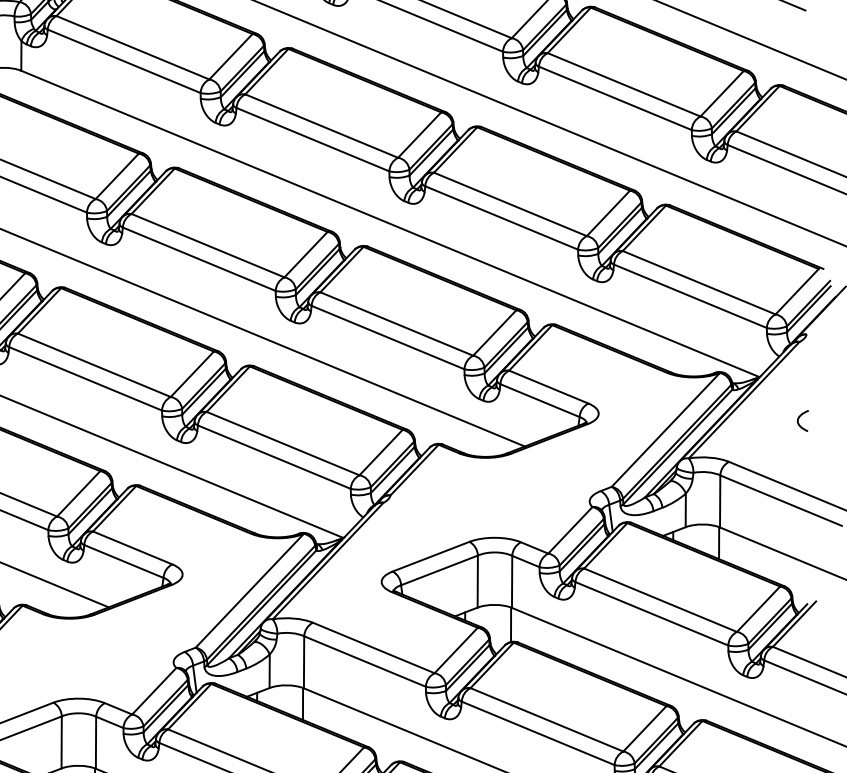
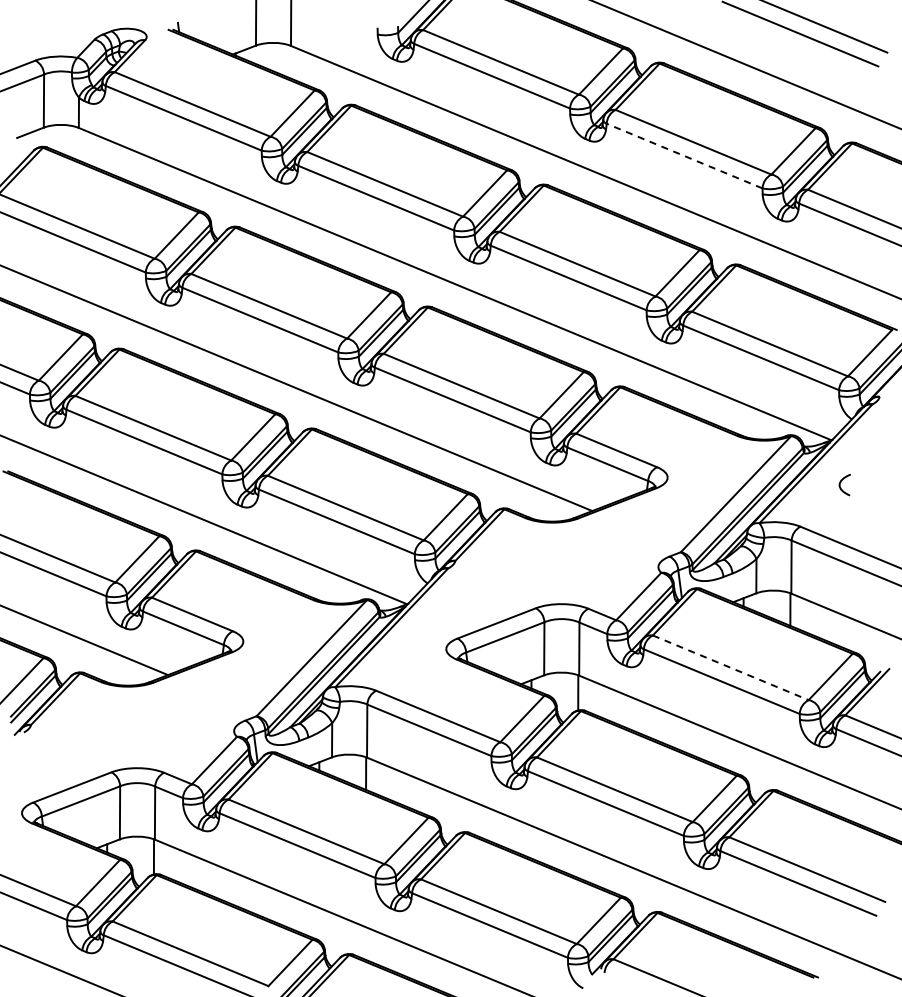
line: (615, 97) -> (684, 155), solid -> dashed
curve: (799, 418) -> (841, 482), moved
line: (661, 600) -> (731, 668), solid -> dashed

